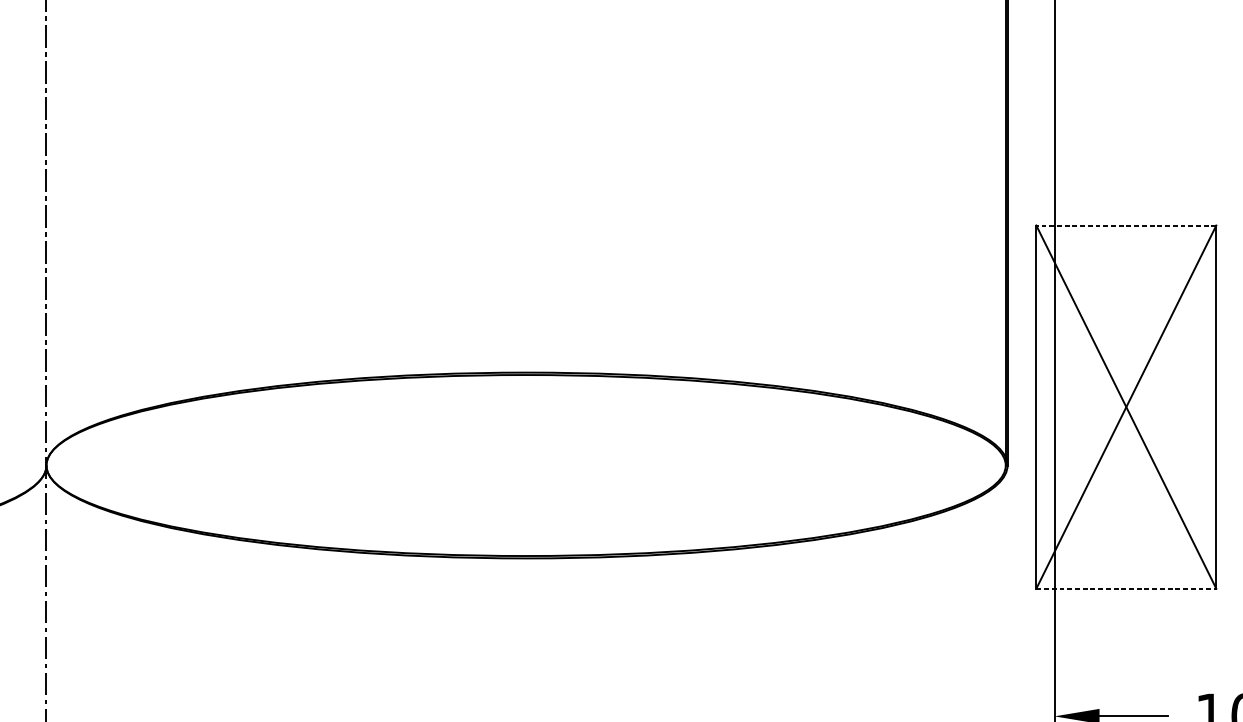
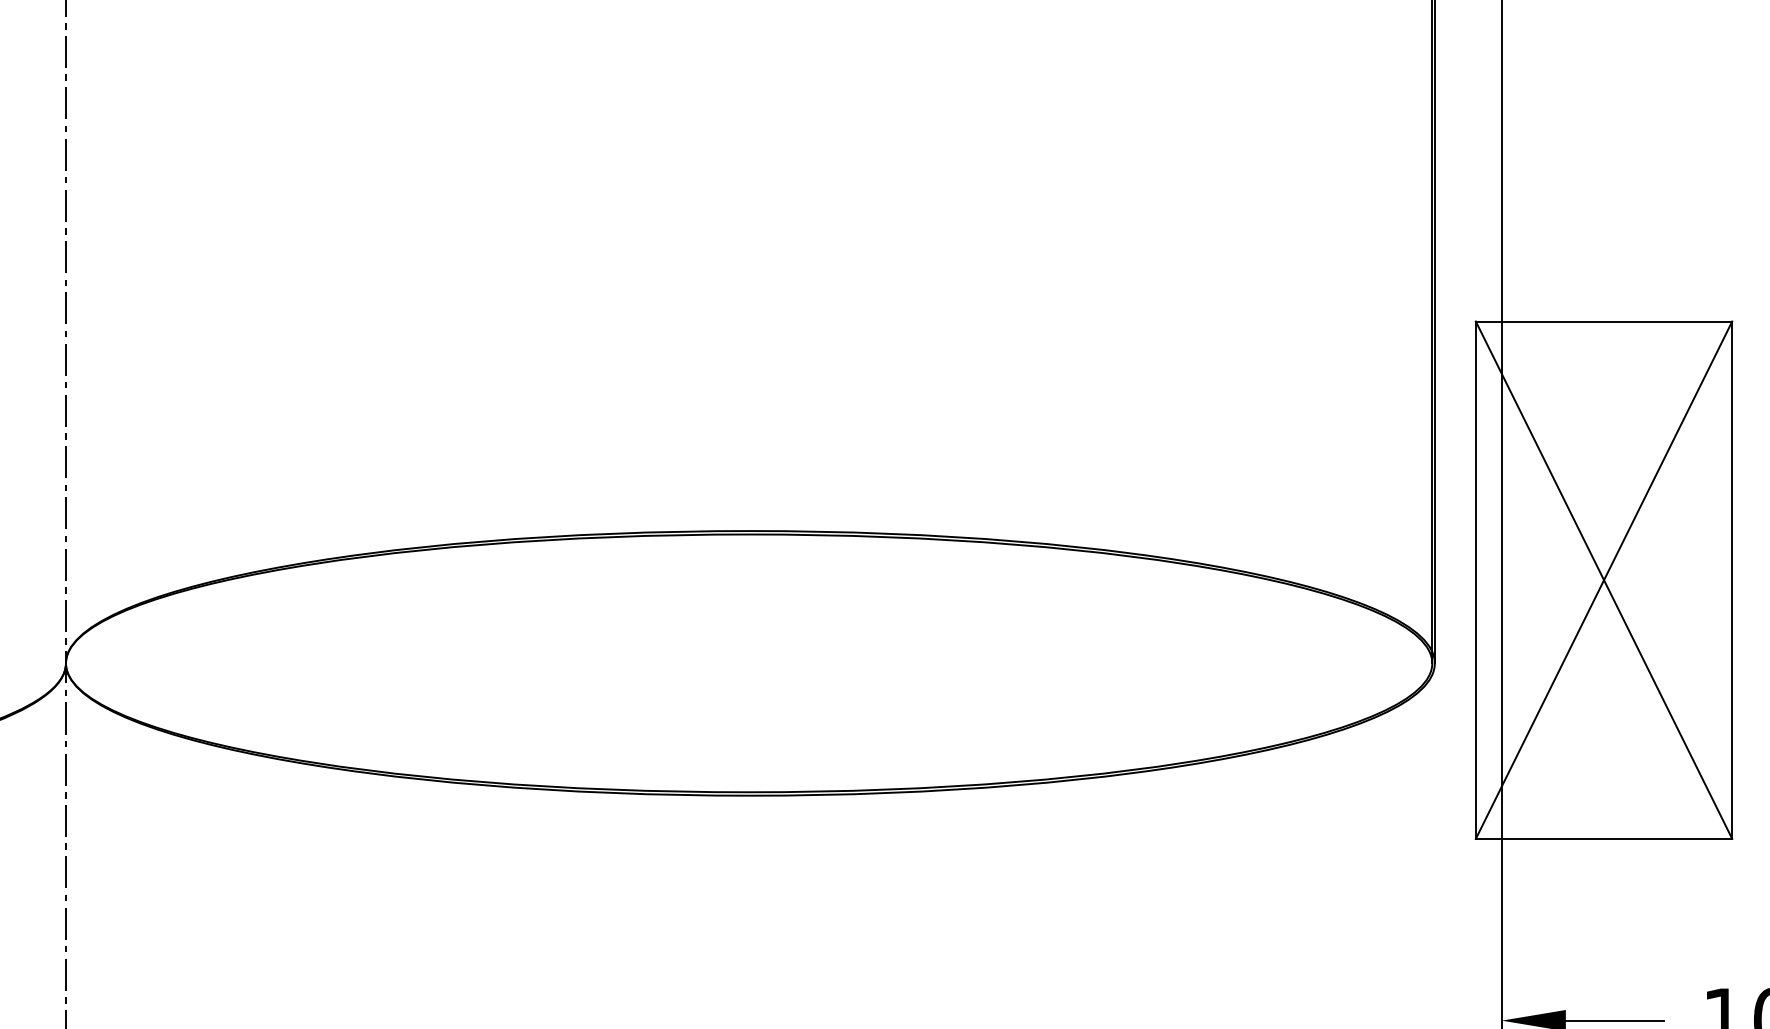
line: (1125, 225) -> (1603, 321), dashed -> solid
line: (1126, 588) -> (1604, 838), dashed -> solid

